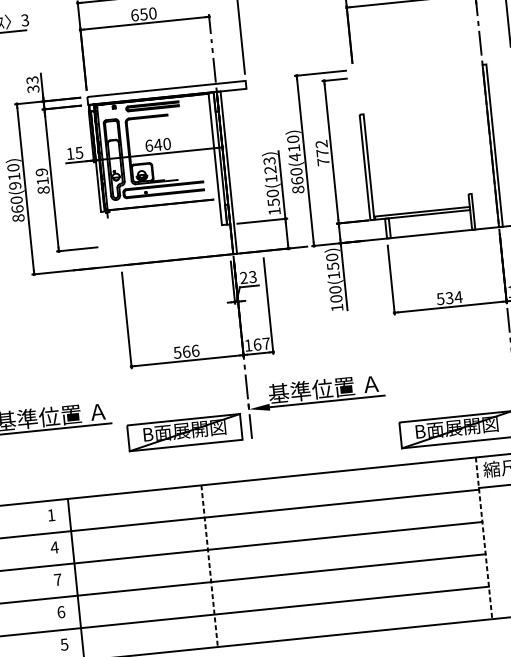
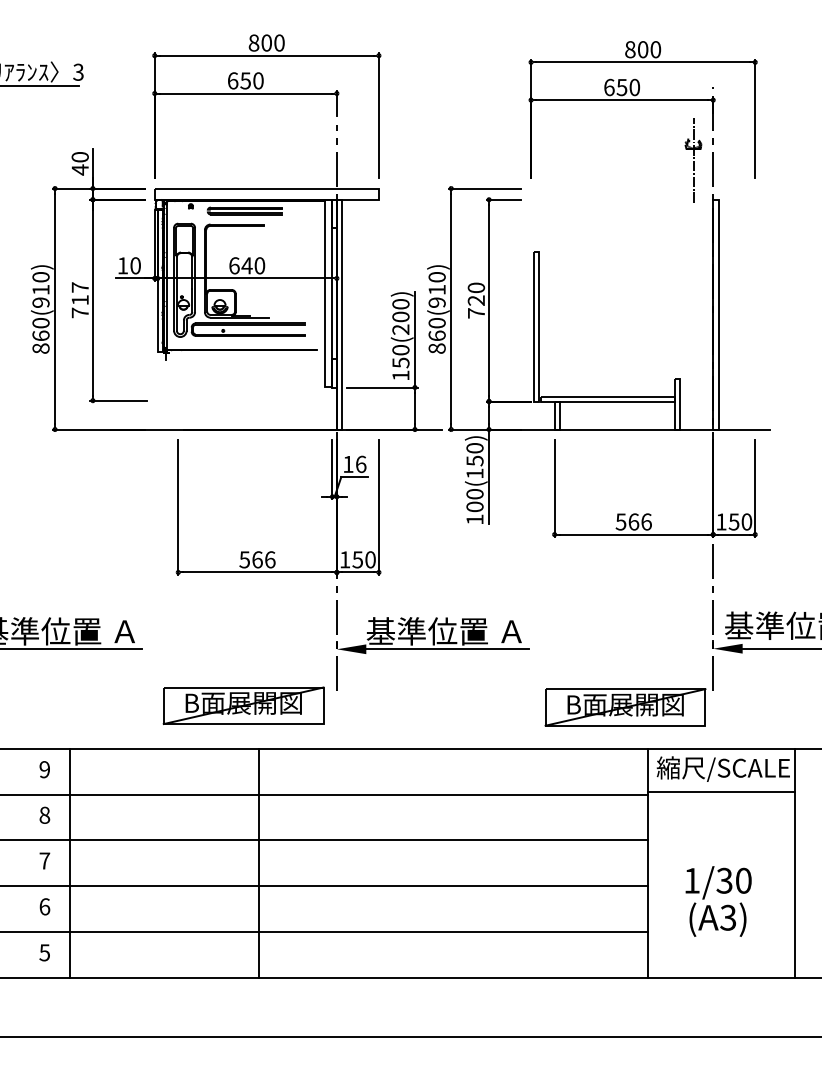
part: (465, 38) -> (693, 160), added
text: (32, 84) -> (79, 163), 33 -> 40
text: (322, 148) -> (476, 293), 772 -> 720
text: (79, 152) -> (135, 265), 15 -> 10
text: (294, 157) -> (436, 302), 860(410) -> 860(910)
text: (270, 169) -> (400, 316), 150(123) -> 150(200)
text: (42, 181) -> (79, 300), 819 -> 717
text: (248, 276) -> (354, 463), 23 -> 16
text: (454, 297) -> (640, 521), 534 -> 566
text: (261, 344) -> (363, 559), 167 -> 150
part: (184, 432) -> (243, 705), moved
text: (51, 515) -> (44, 769), 1 -> 9
line: (483, 539) -> (647, 864), dashed -> solid
text: (54, 547) -> (44, 814), 4 -> 8
line: (209, 566) -> (259, 864), dashed -> solid

